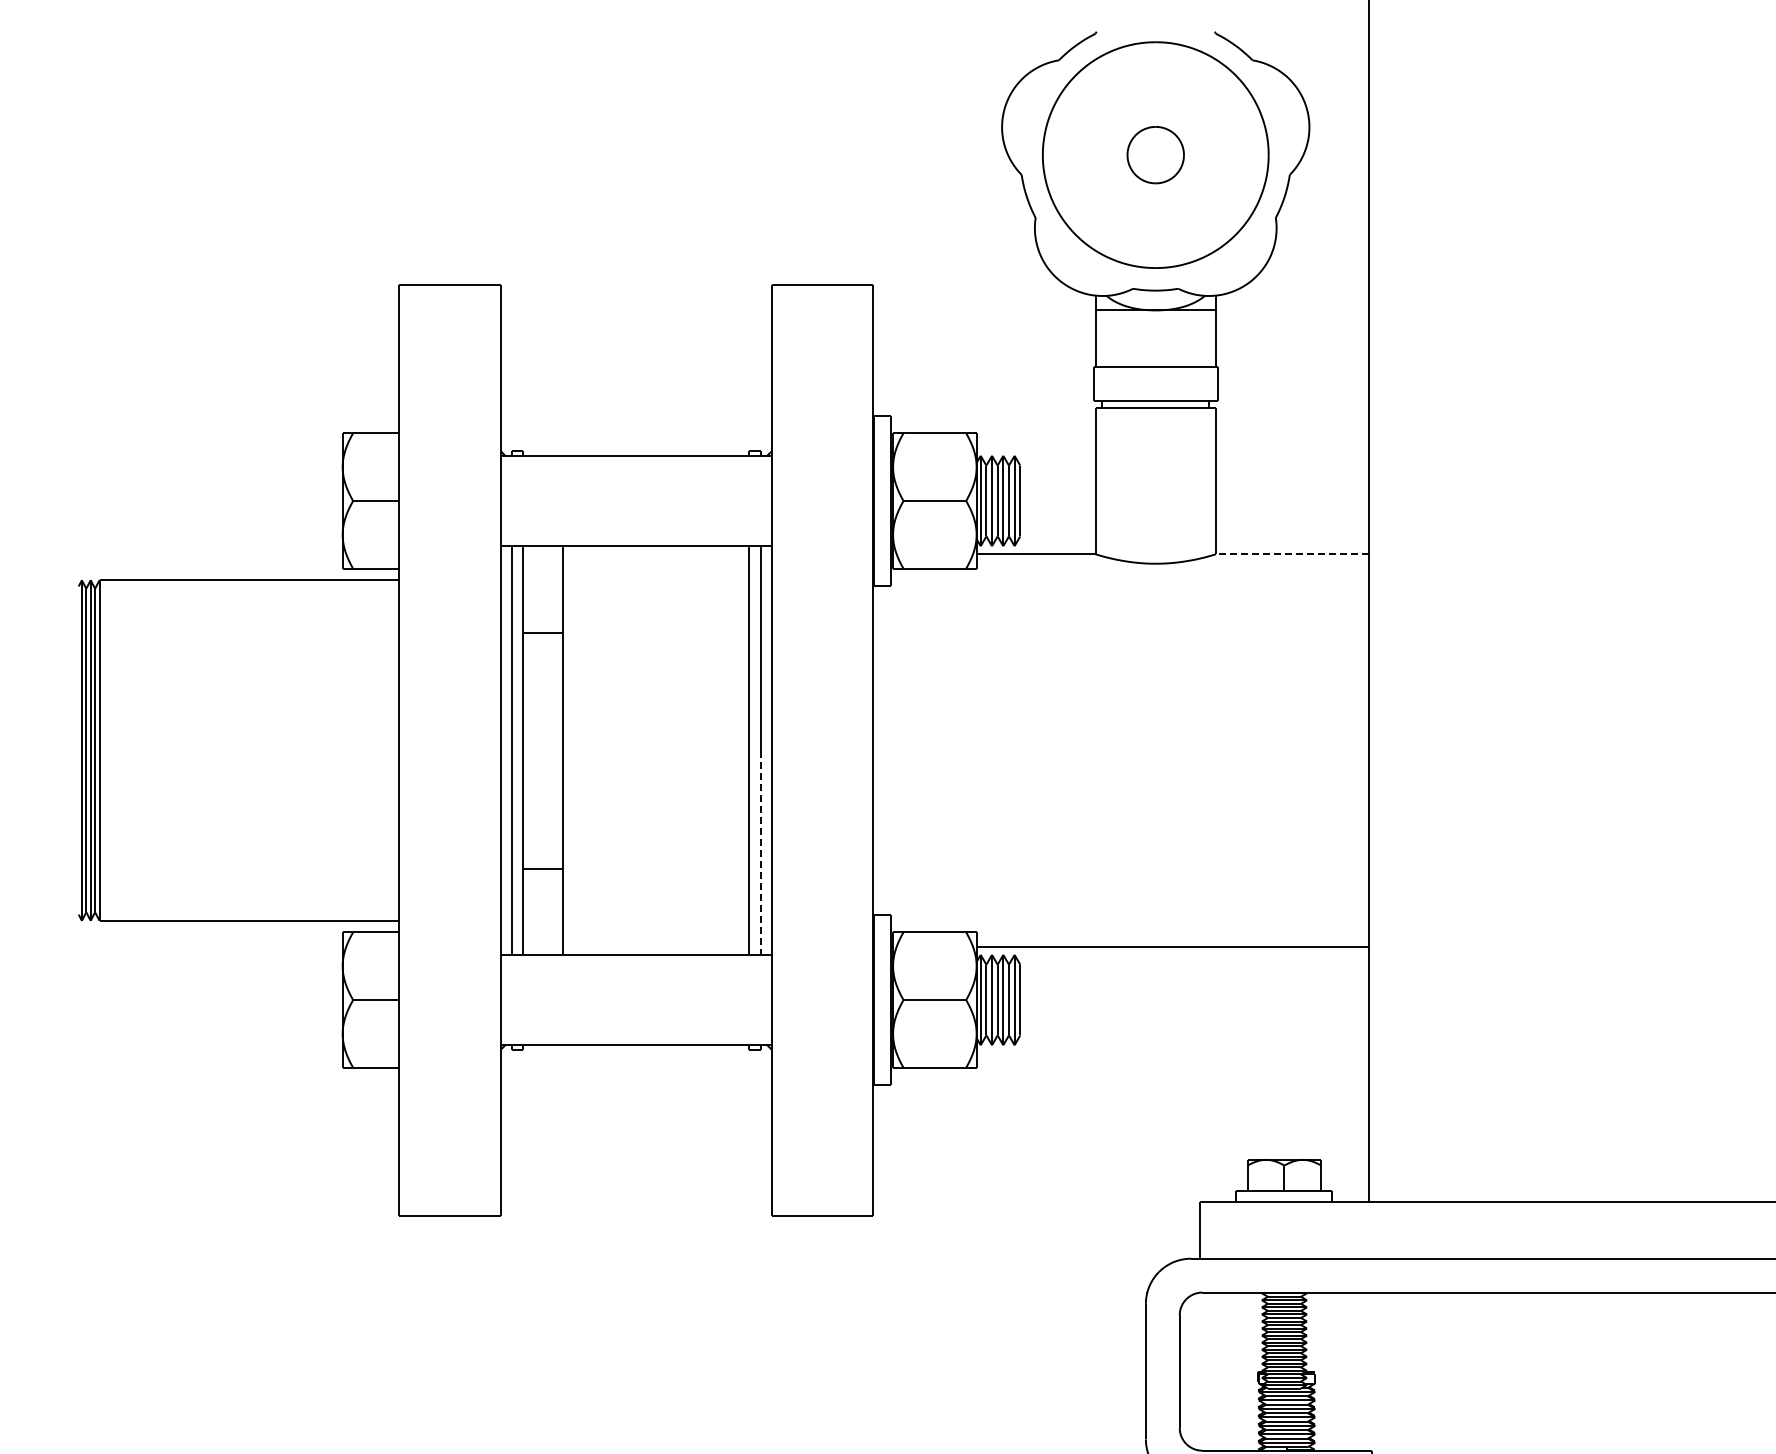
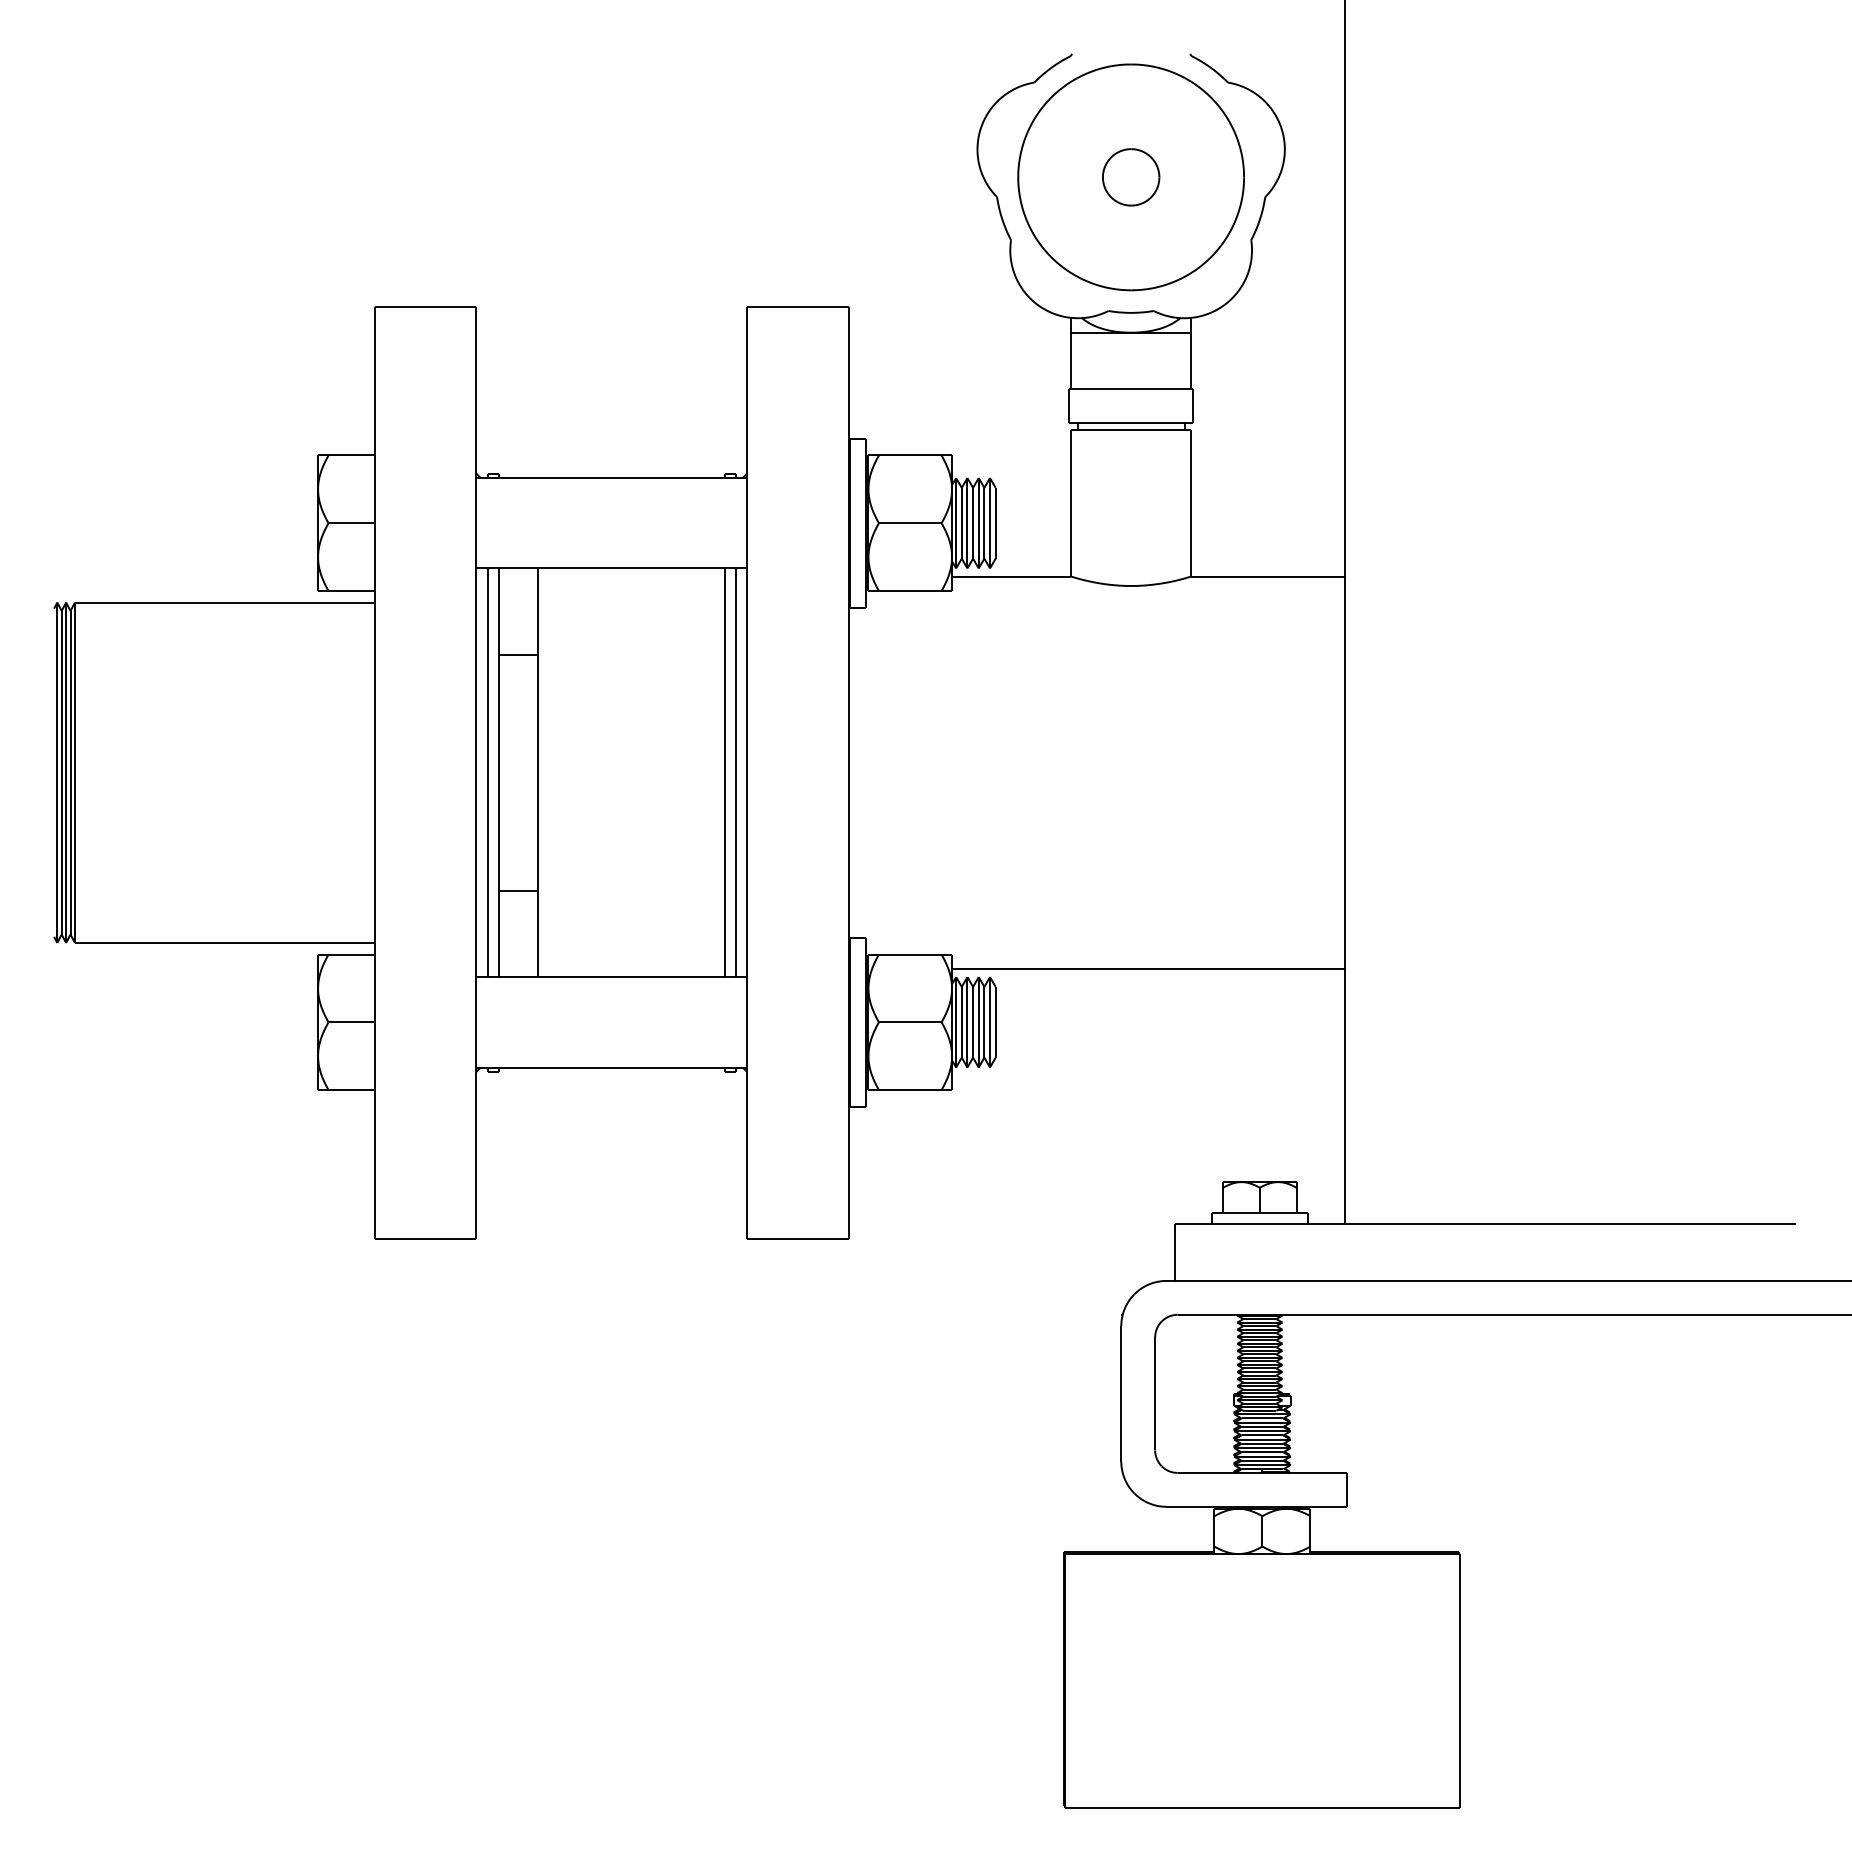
line: (1292, 554) -> (1267, 576), dashed -> solid
line: (760, 853) -> (735, 875), dashed -> solid

